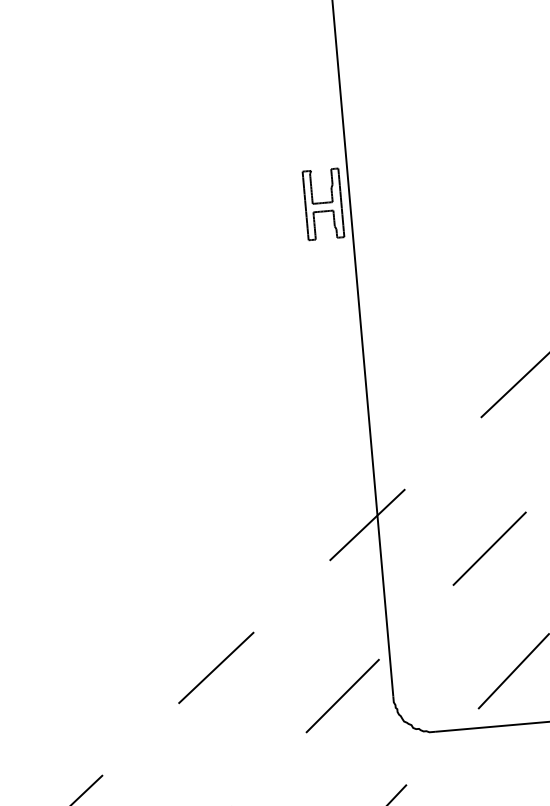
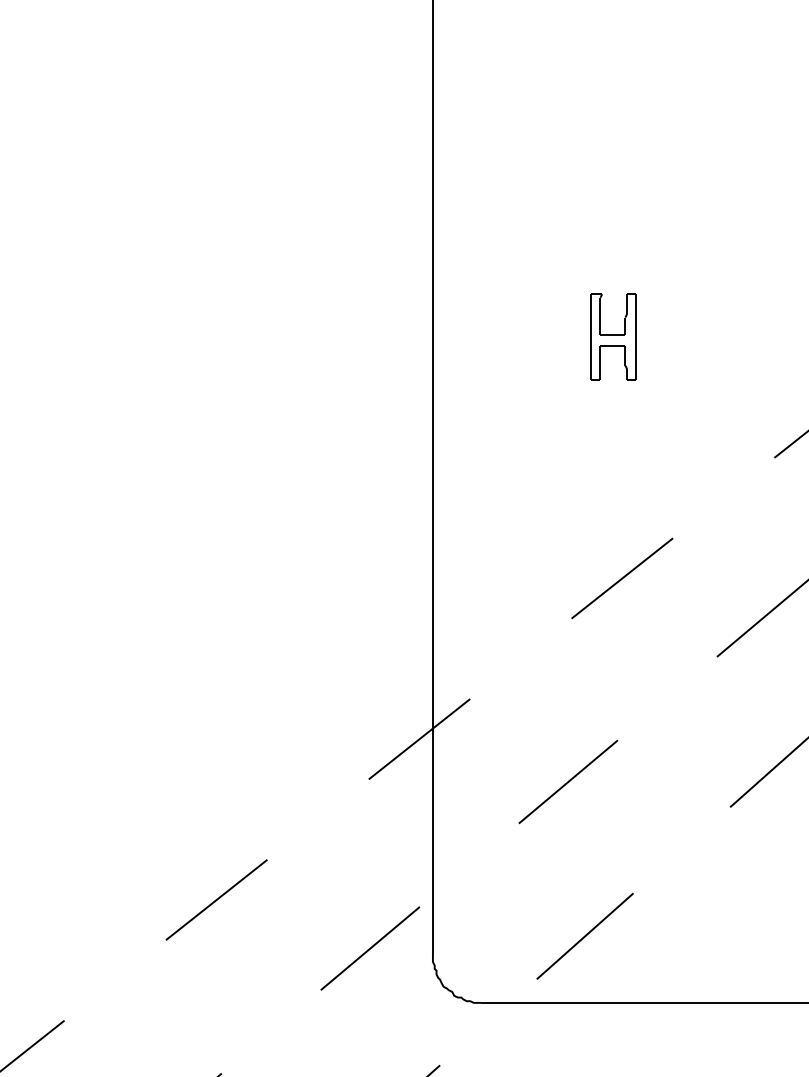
part: (323, 203) -> (613, 336), moved

